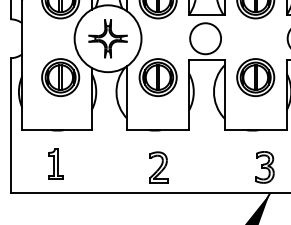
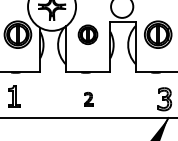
part: (157, 77) -> (87, 34), size x0.7
part: (158, 167) -> (88, 99), size x0.6

